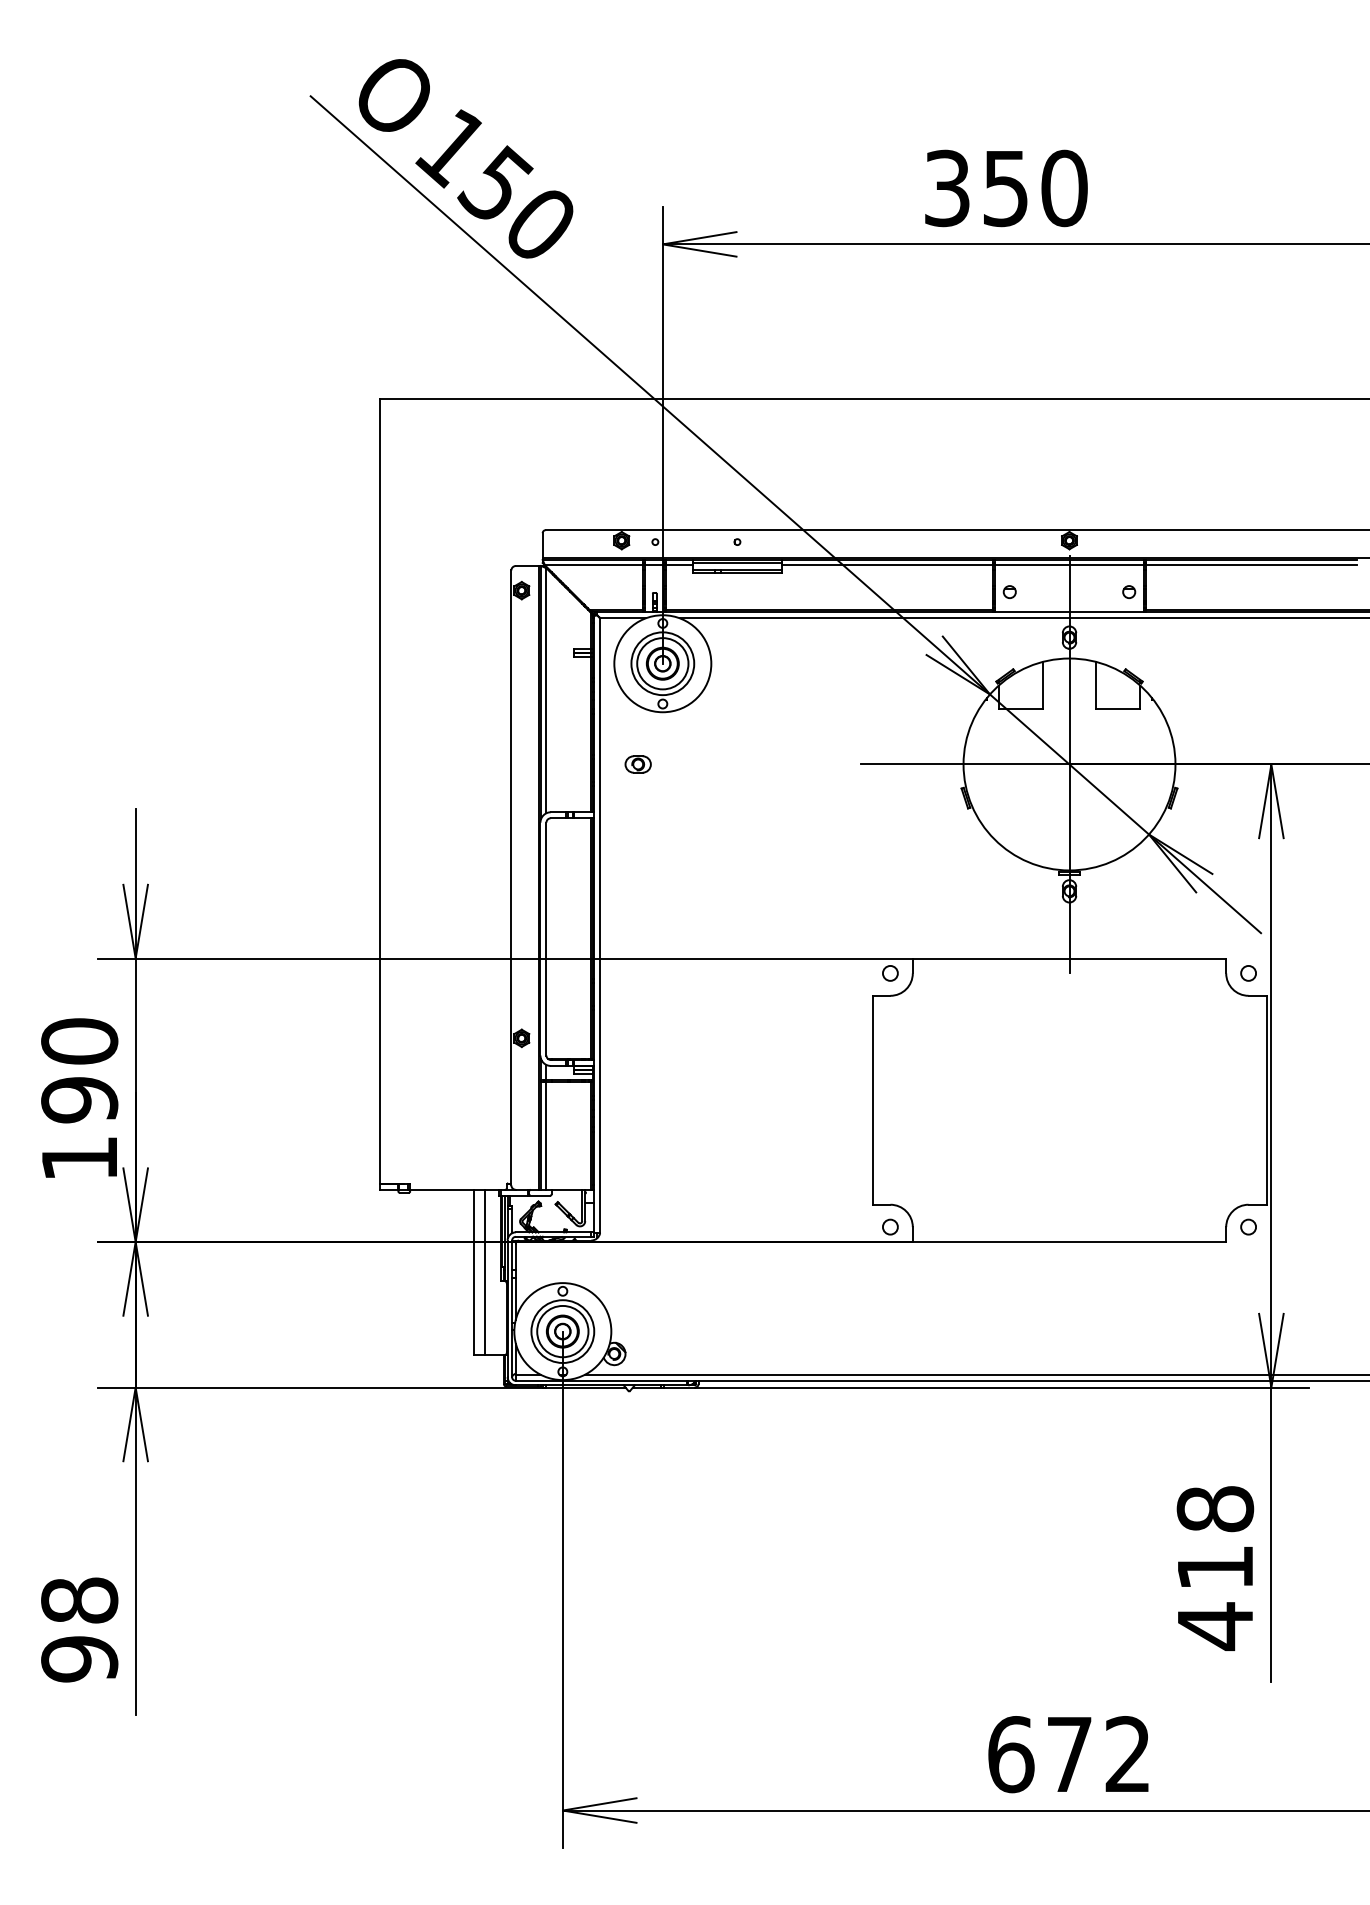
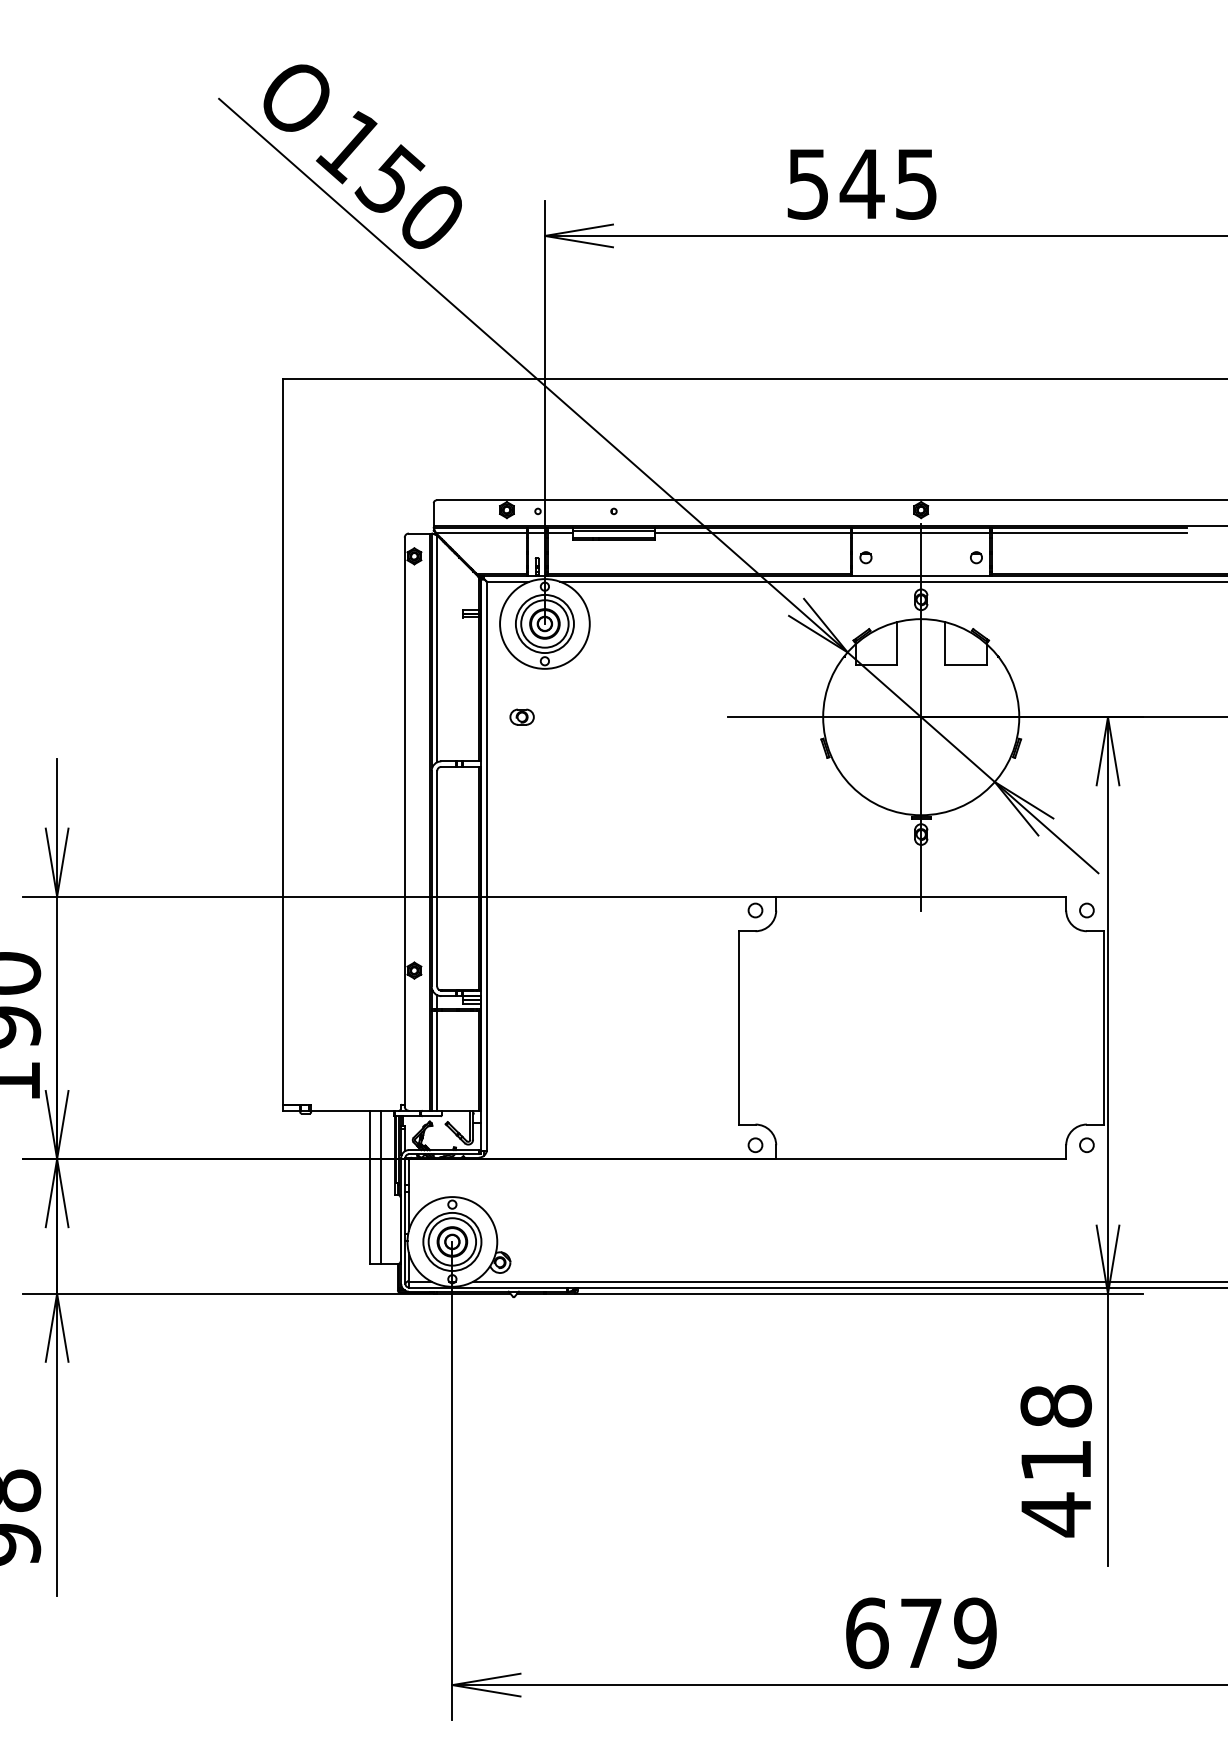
text: (1006, 188) -> (862, 184), 350 -> 545
text: (1127, 1754) -> (974, 1633), 672 -> 679

